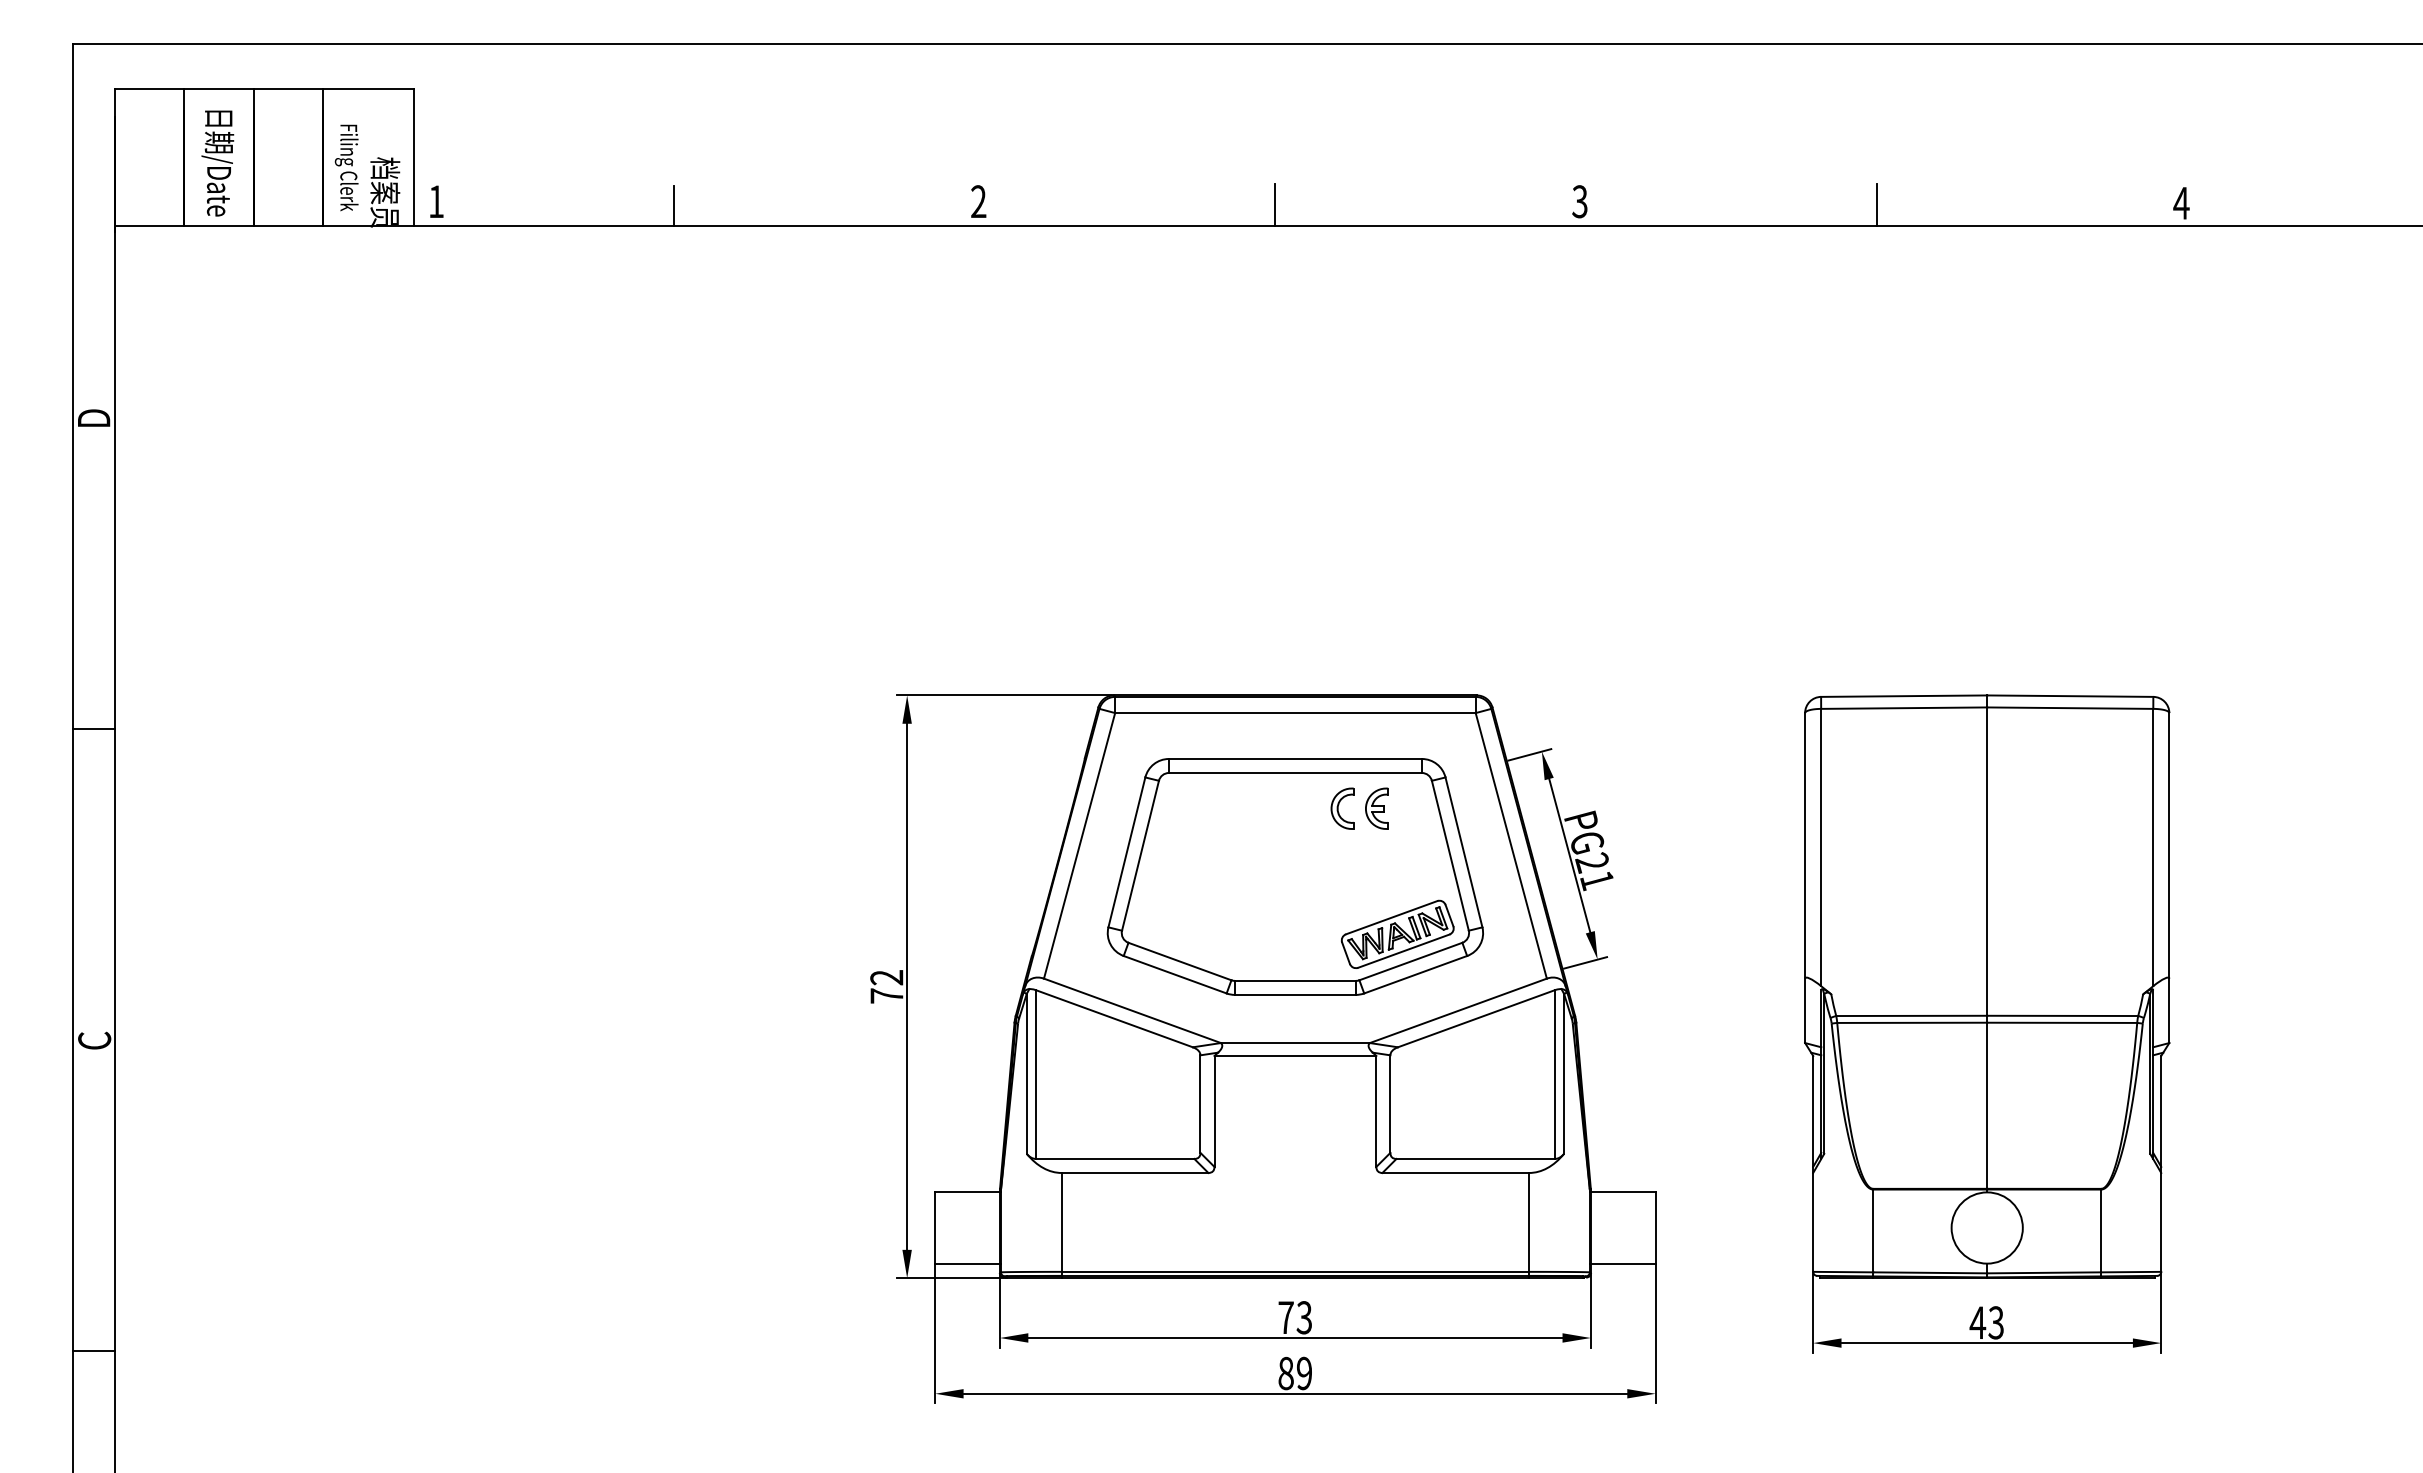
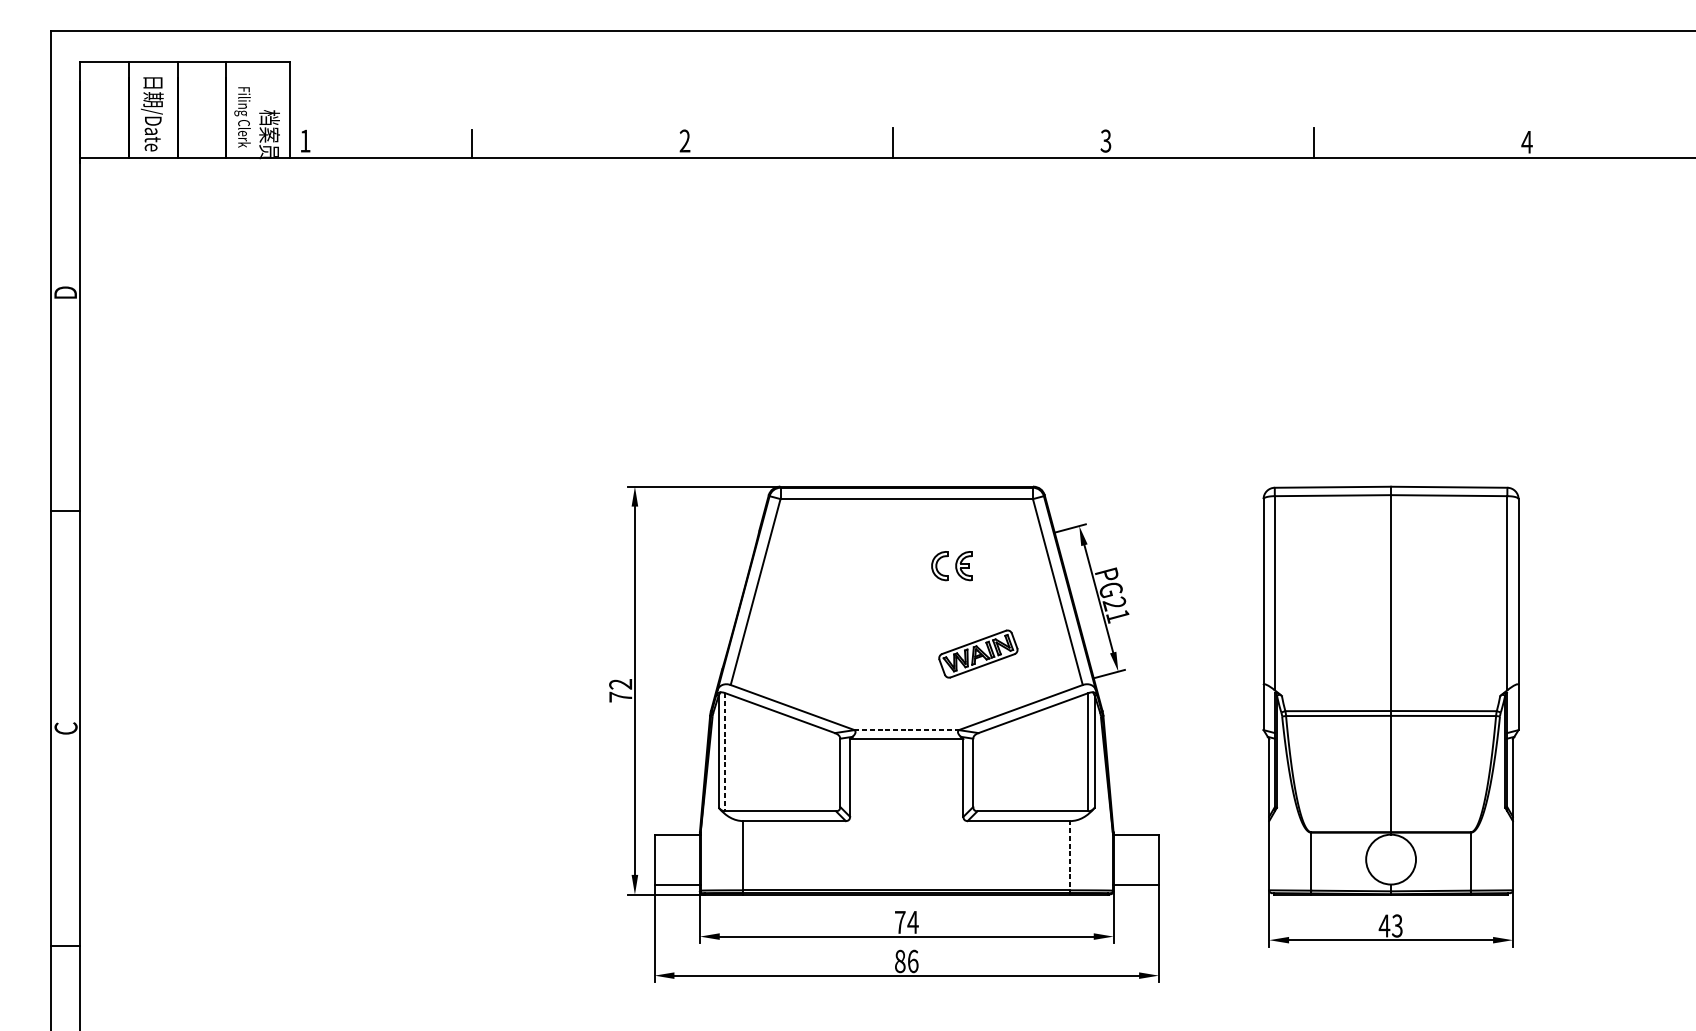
part: (1294, 876) -> (906, 613), removed
line: (1295, 1043) -> (906, 730), solid -> dashed
line: (1036, 1075) -> (725, 752), solid -> dashed
line: (1529, 1225) -> (1070, 857), solid -> dashed
text: (1304, 1317) -> (913, 922), 73 -> 74
text: (1304, 1373) -> (913, 961), 89 -> 86

